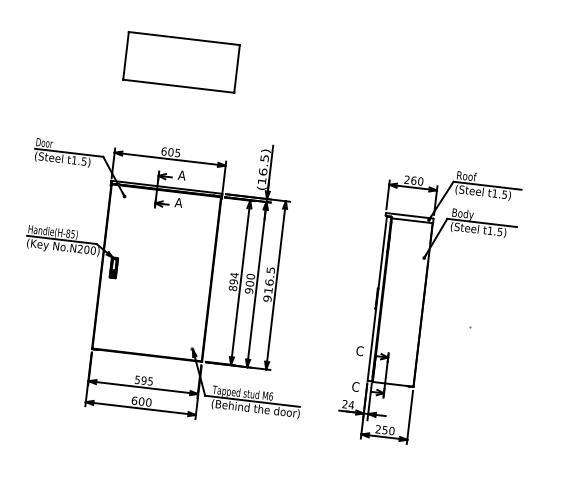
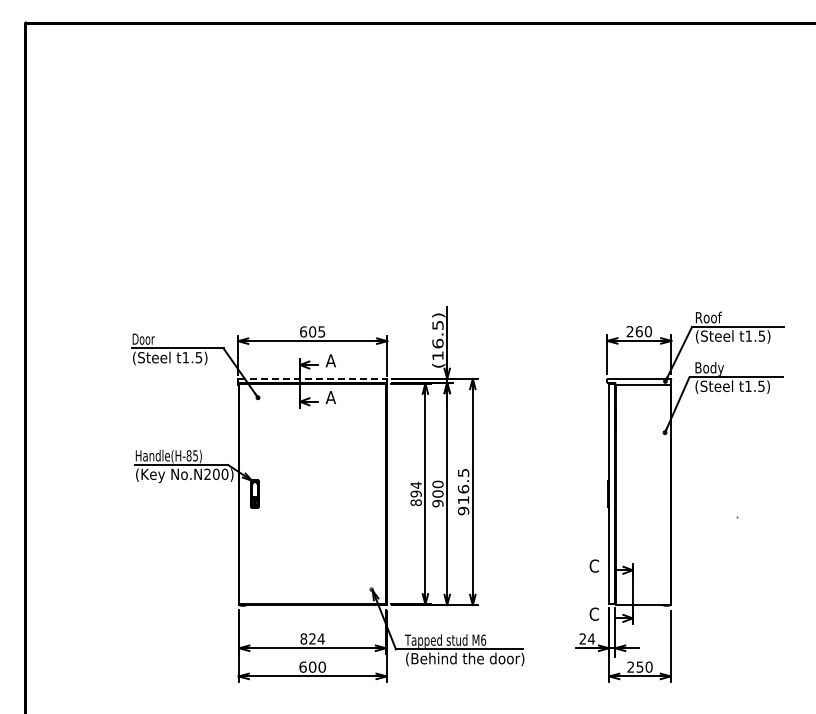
part: (181, 62) -> (312, 210), removed
line: (166, 186) -> (312, 378), solid -> dashed
text: (144, 380) -> (312, 638), 595 -> 824

